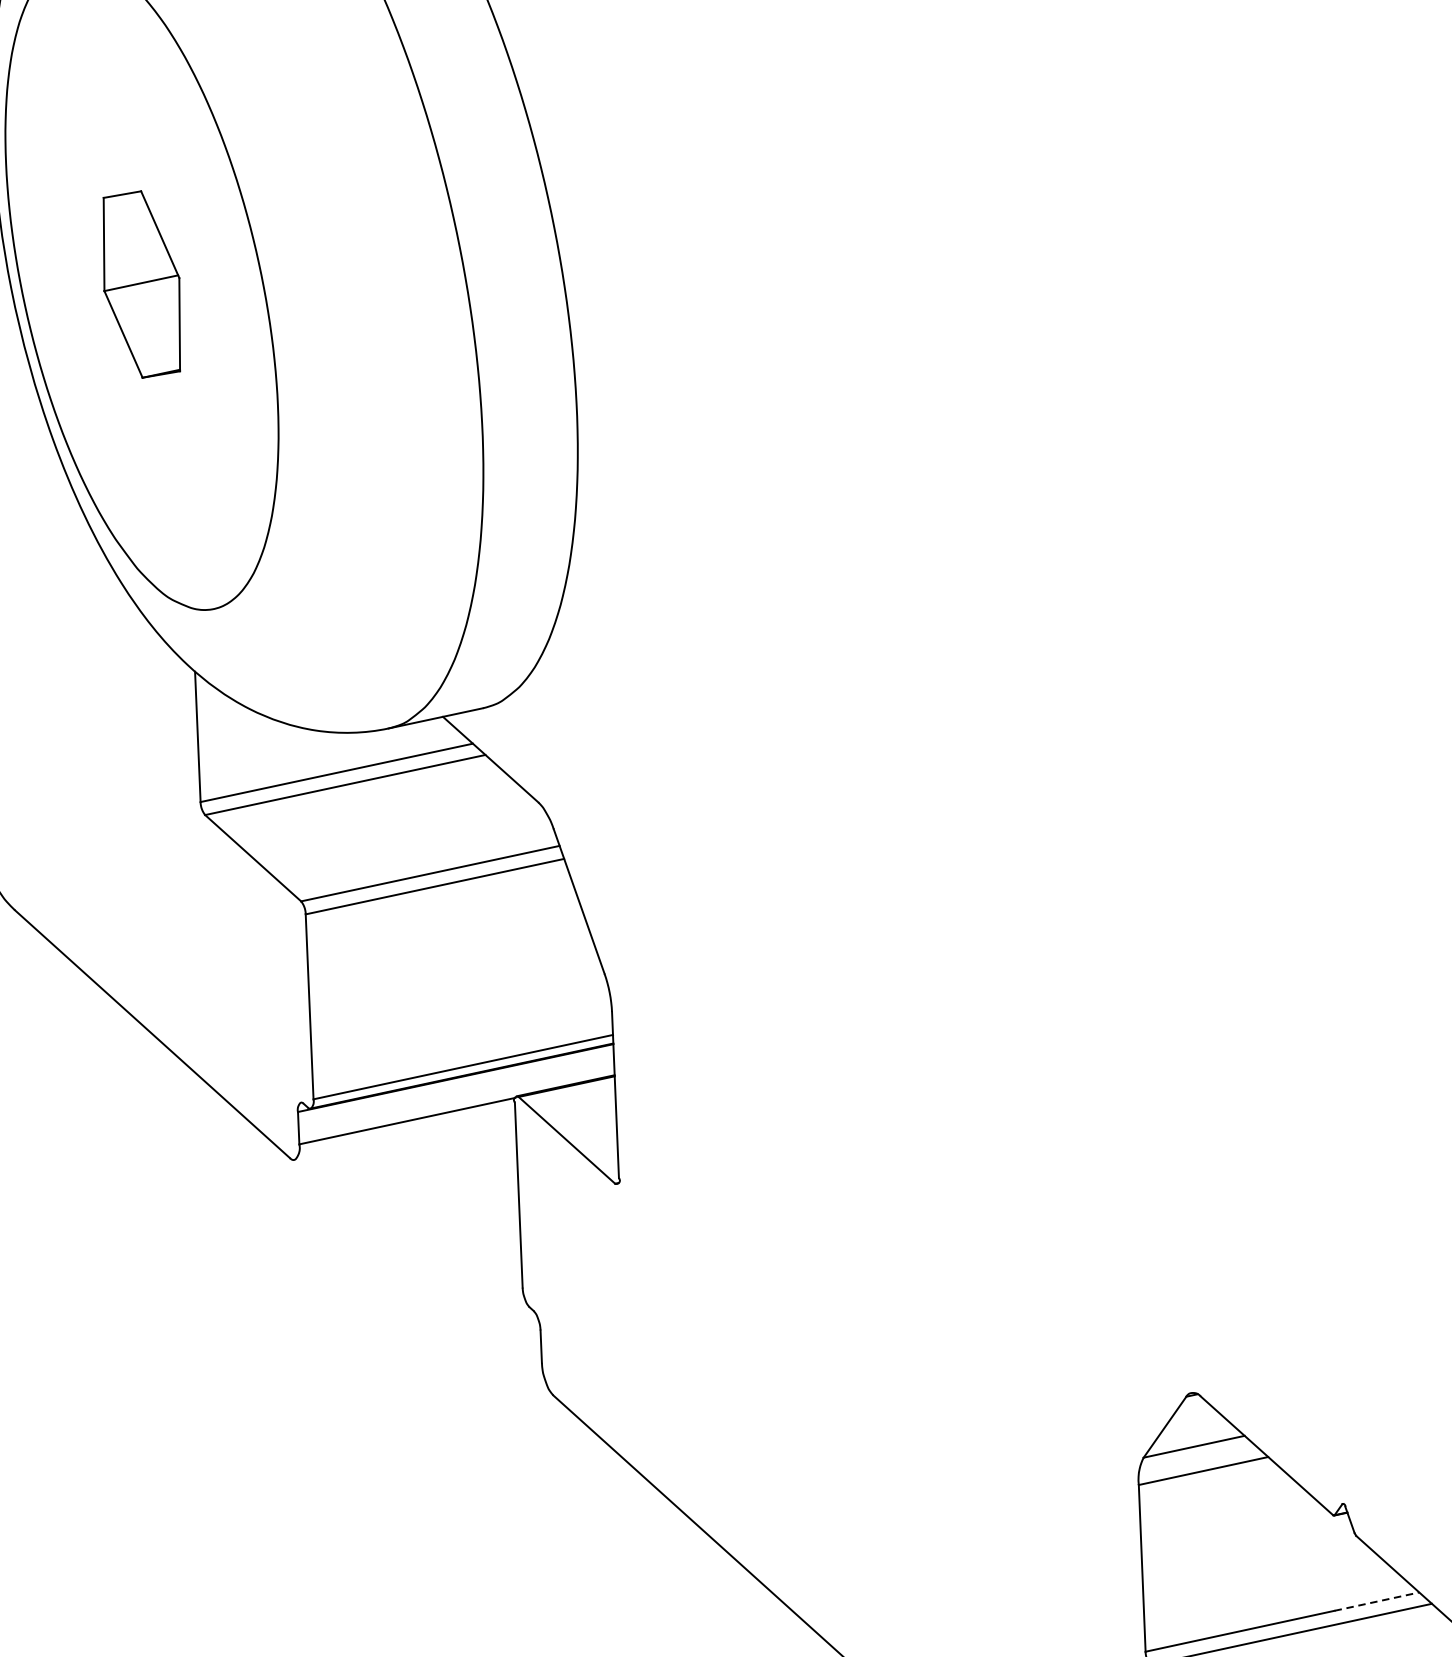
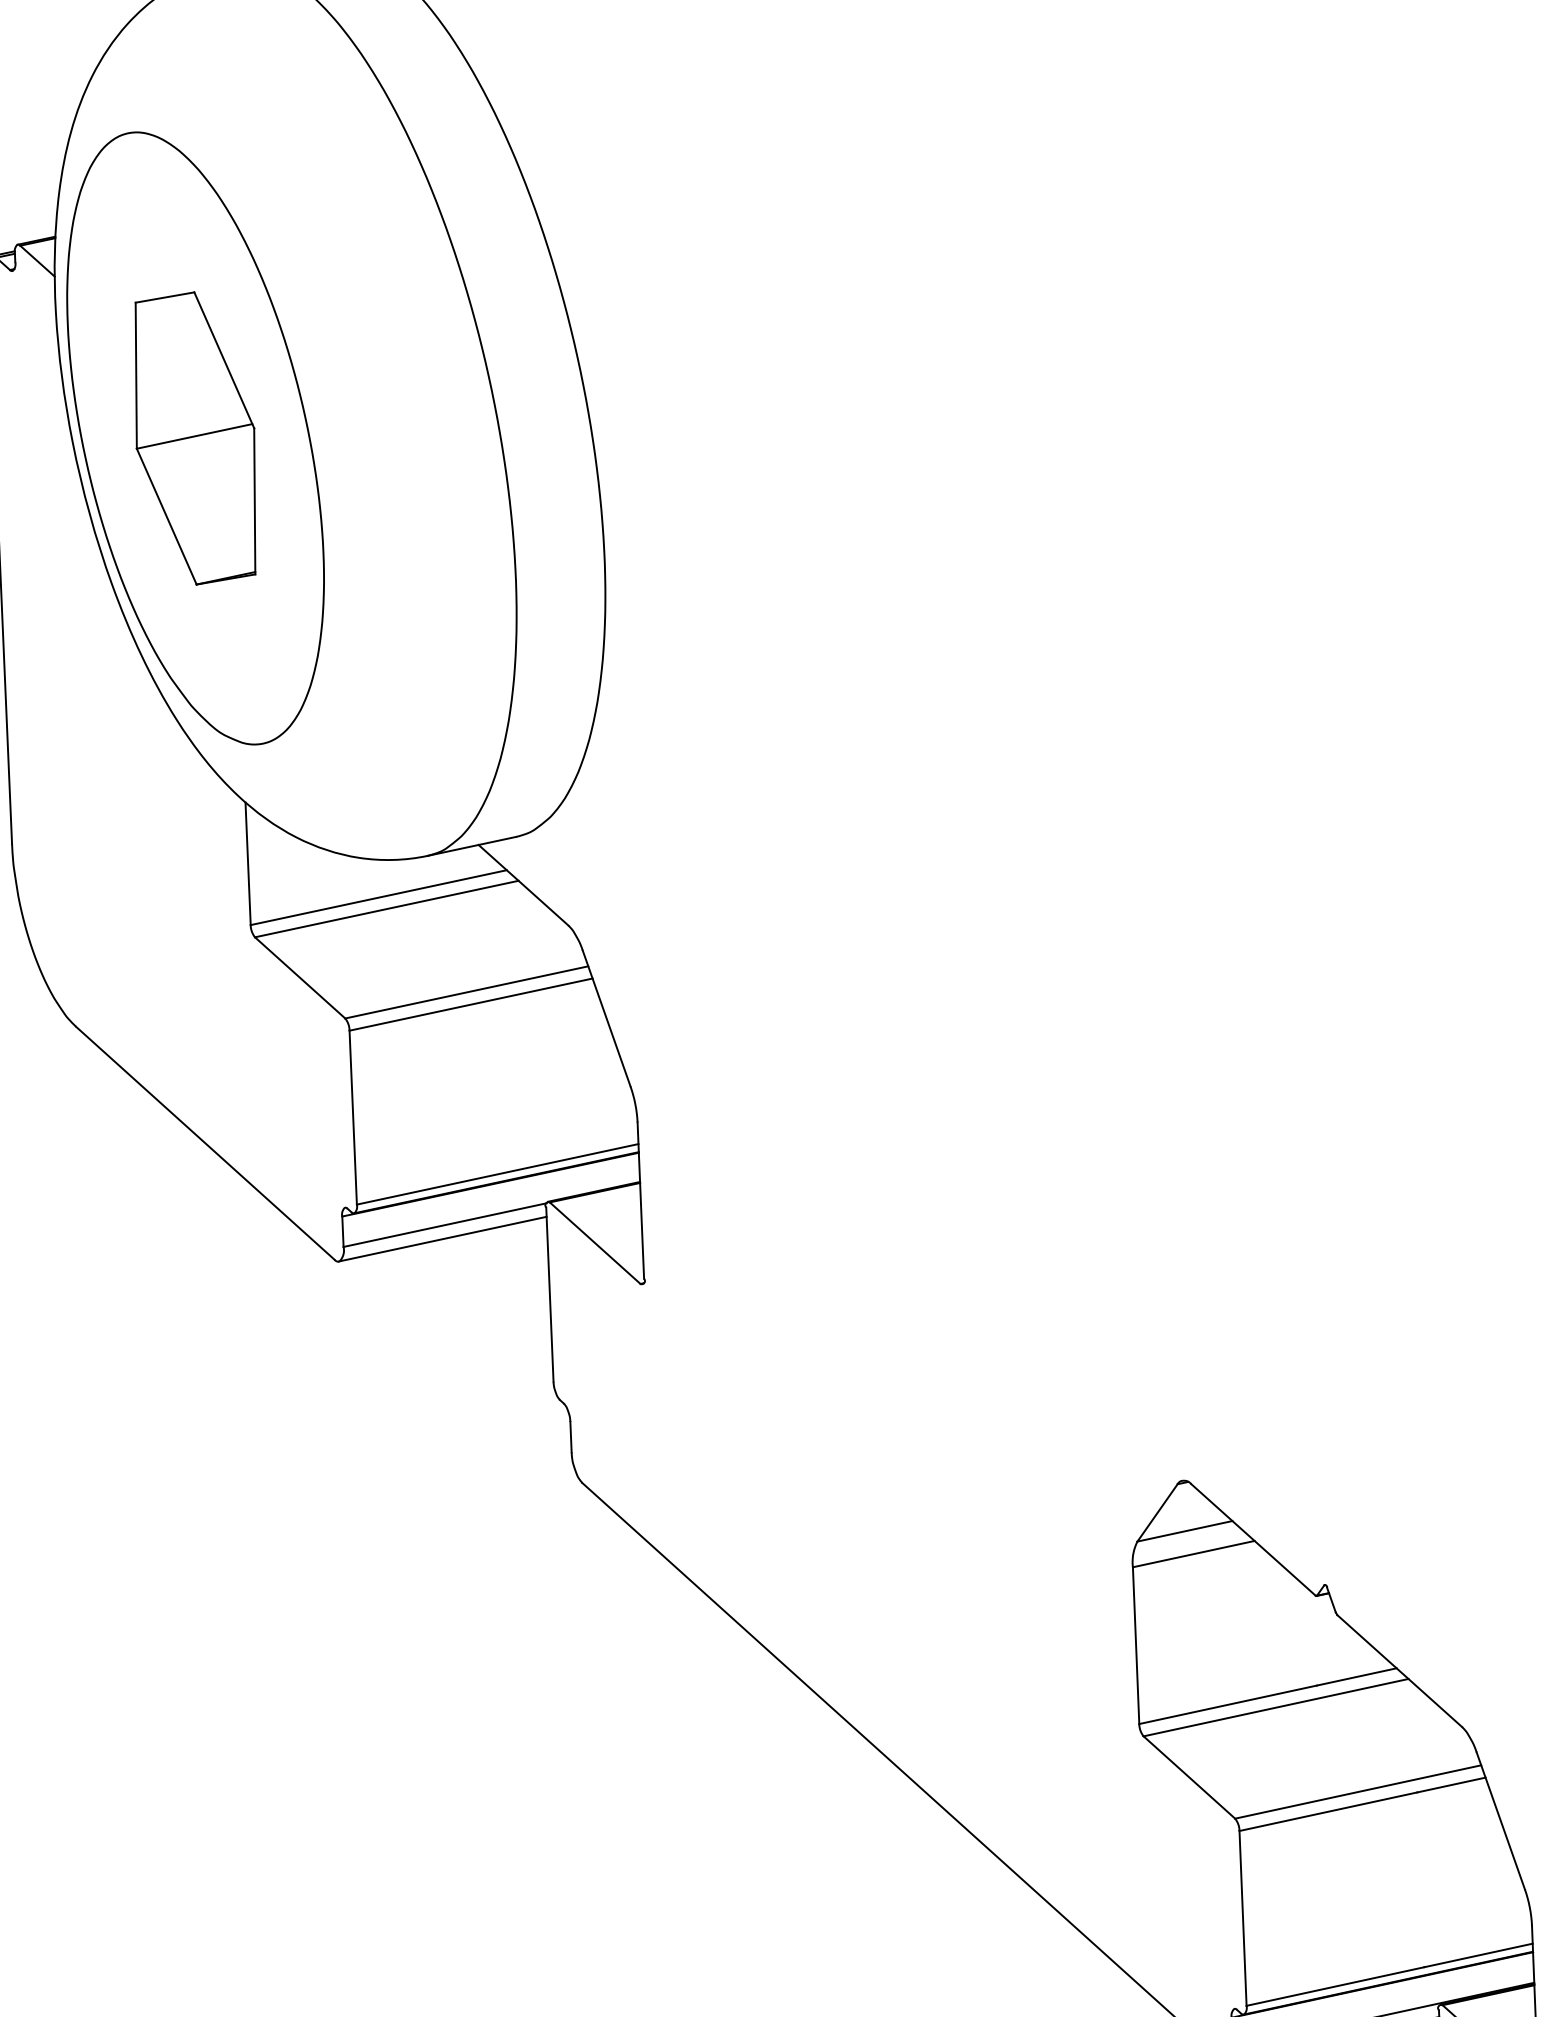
part: (141, 284) -> (195, 438), size x1.67
line: (404, 1135) -> (442, 1238), added
line: (1376, 1601) -> (1356, 1676), dashed -> solid

